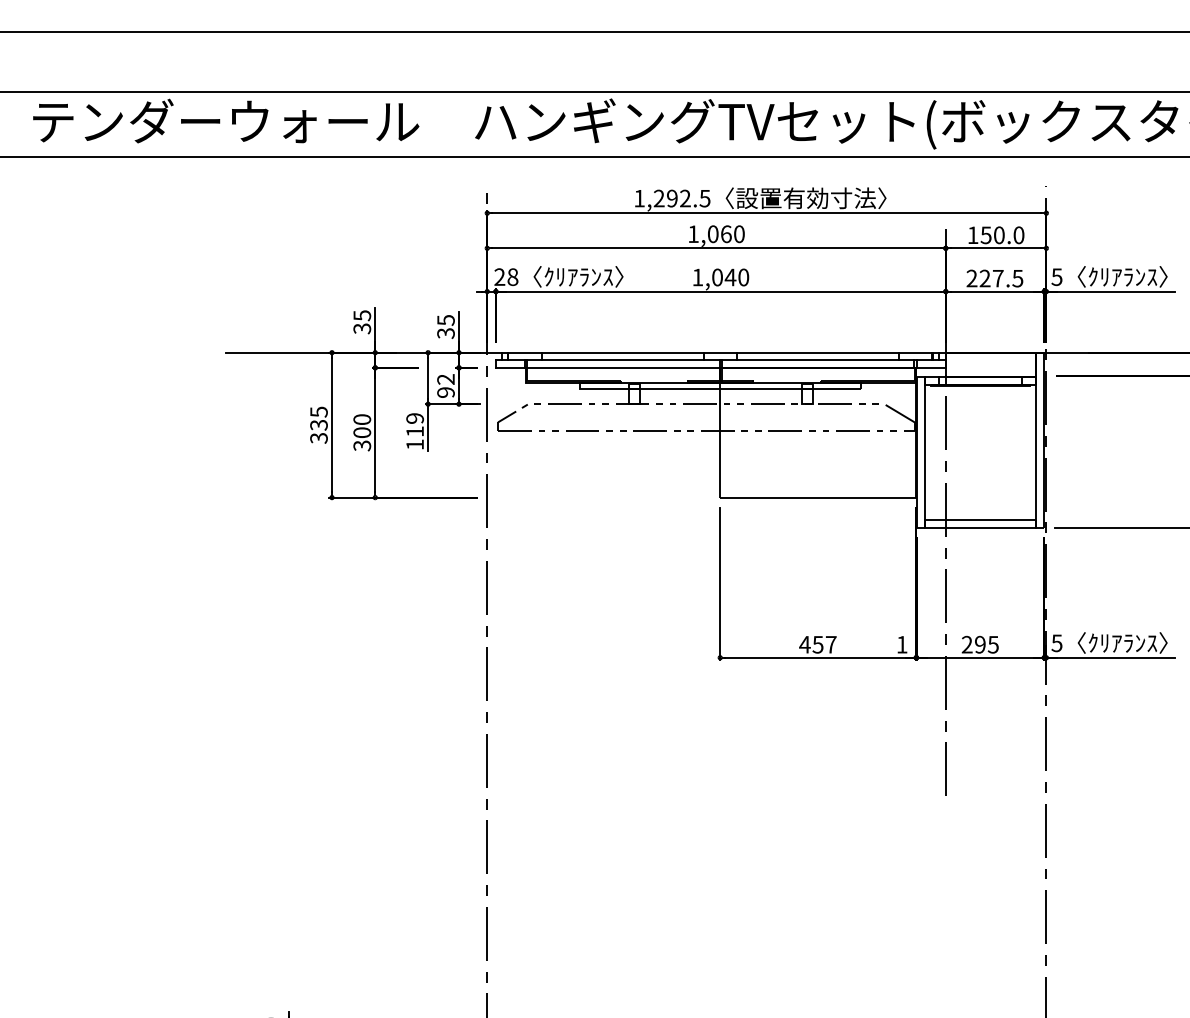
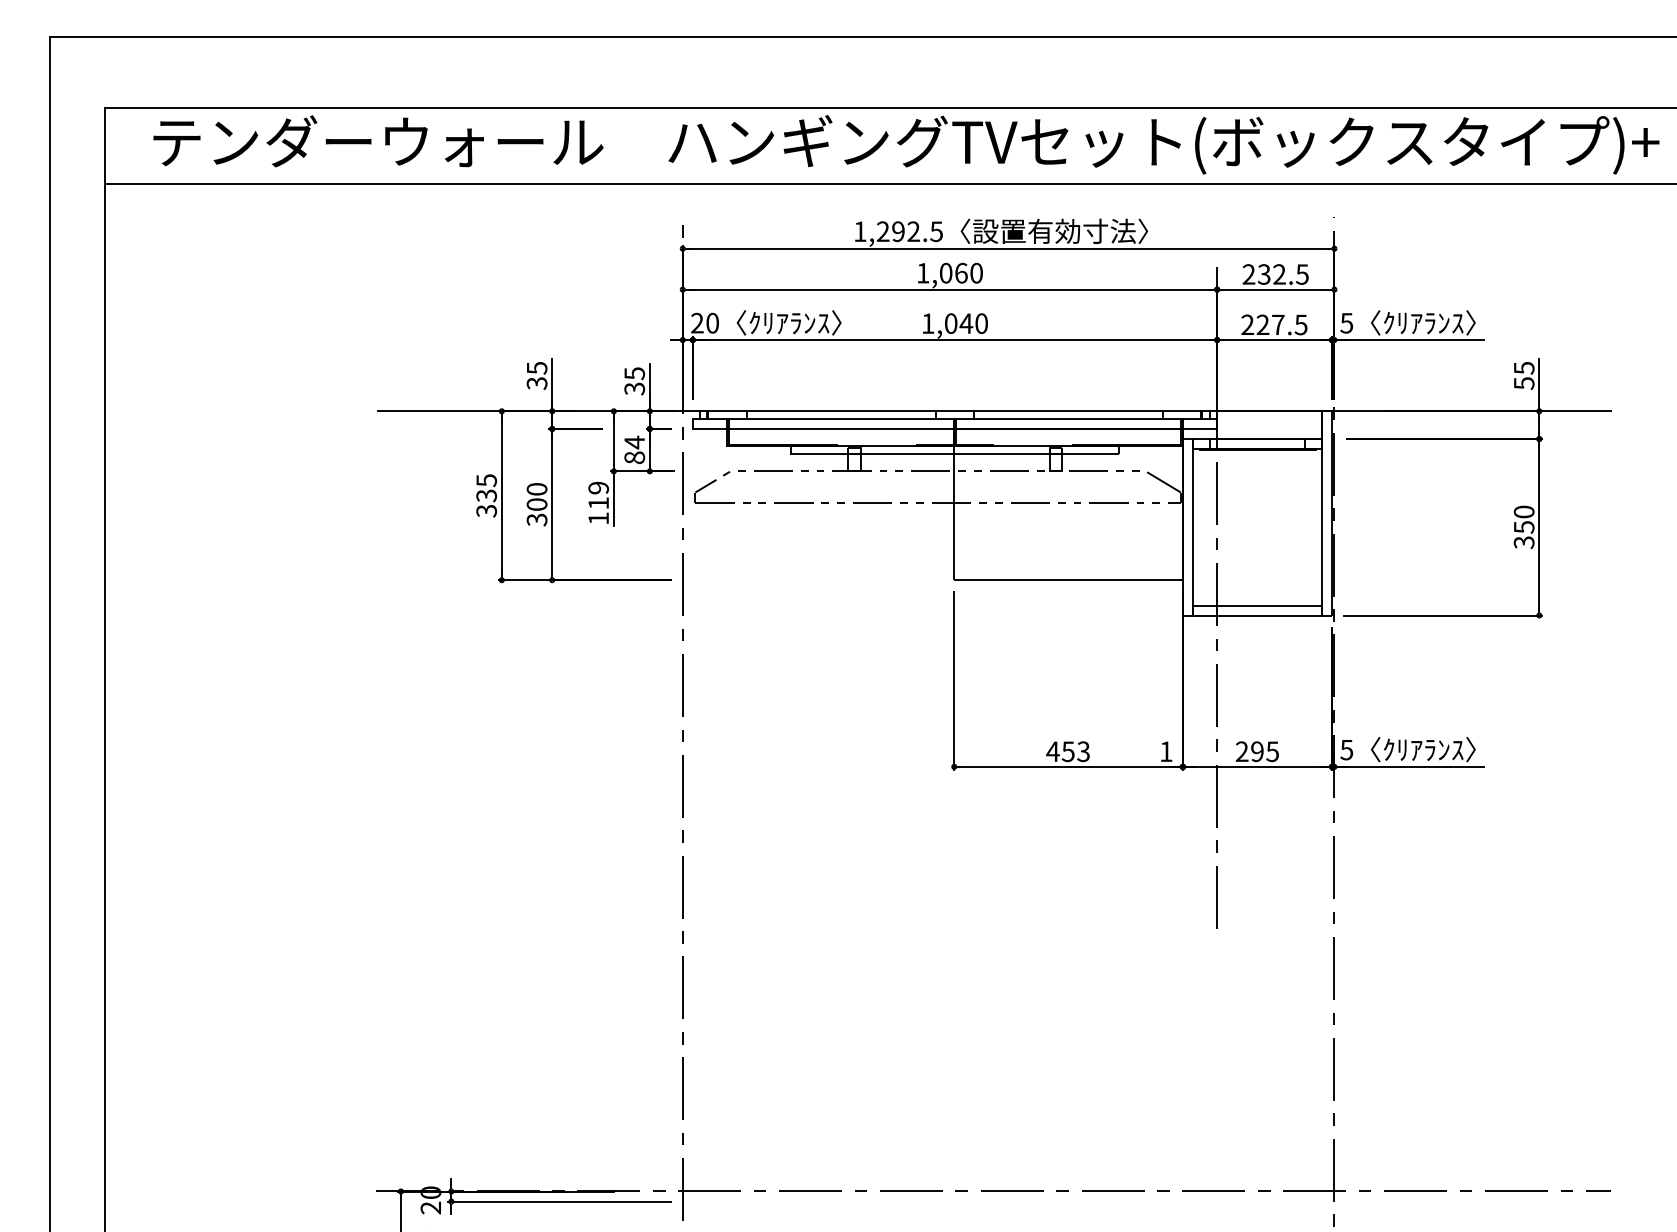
text: (995, 235) -> (1275, 274), 150.0 -> 232.5
text: (512, 277) -> (712, 323), 28 -> 20
text: (445, 385) -> (634, 449), 92 -> 84
text: (831, 644) -> (1083, 751), 457 -> 453

